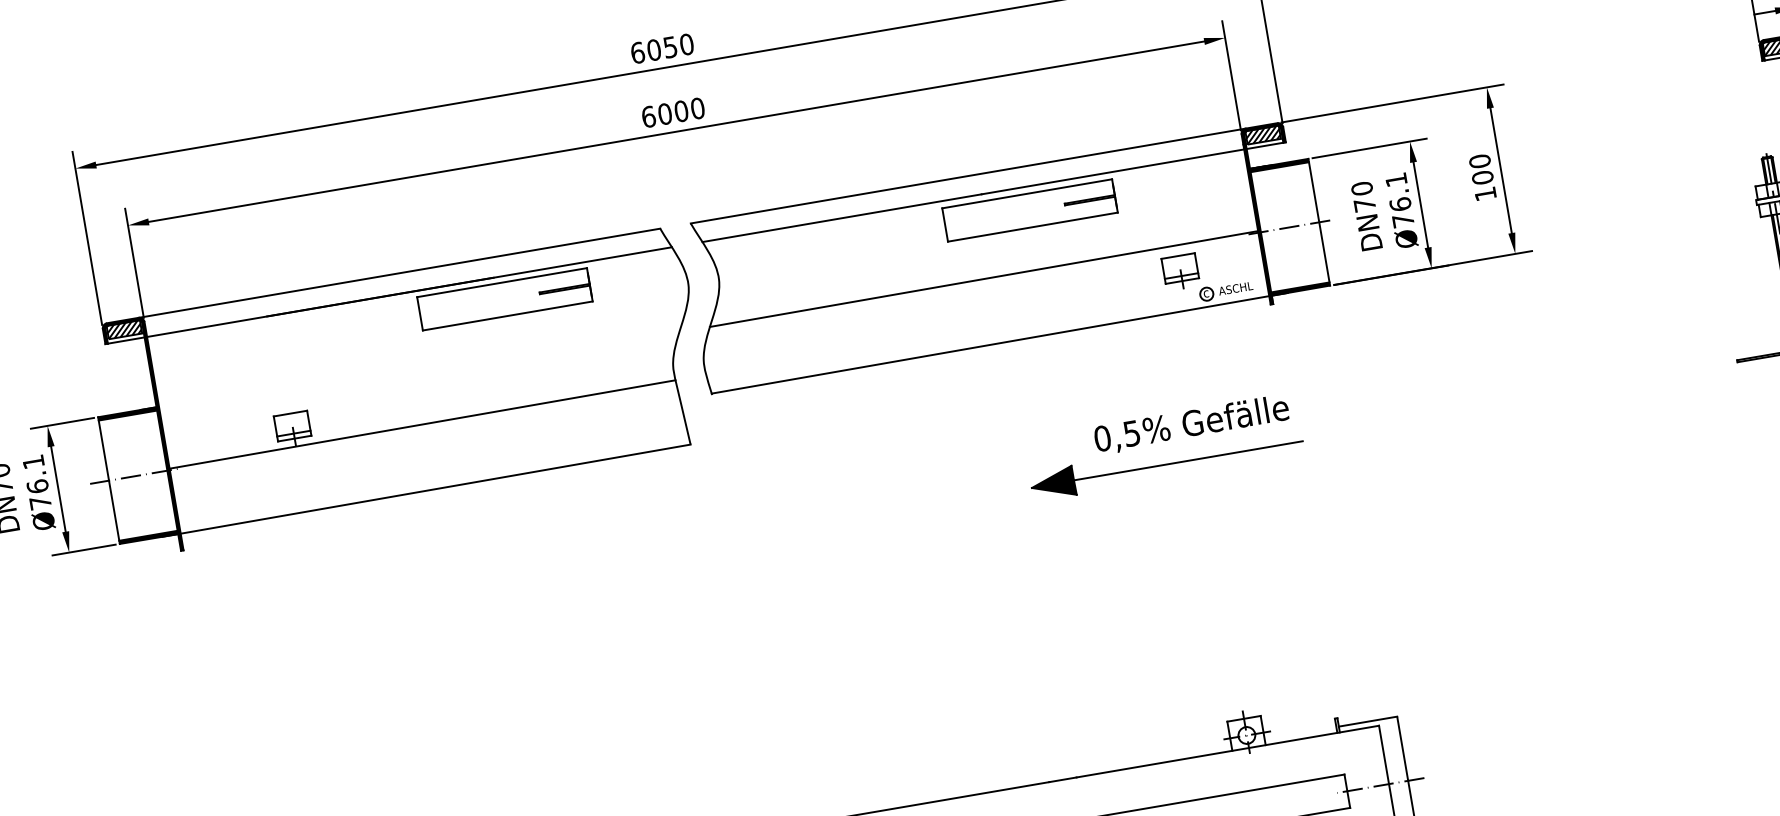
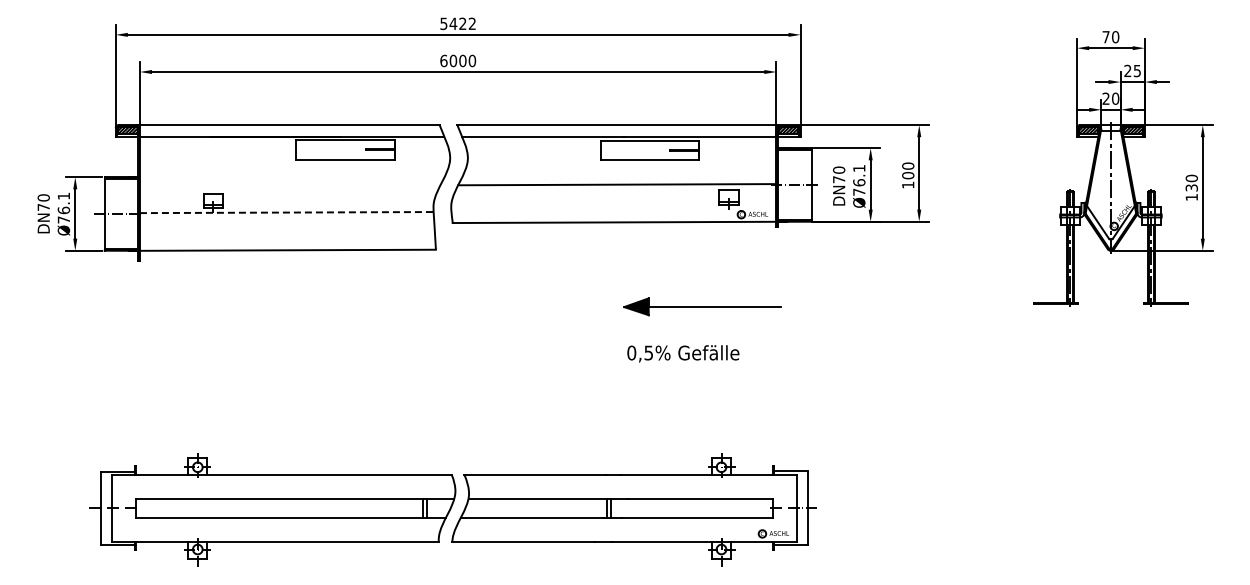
text: (662, 48) -> (458, 23), 6050 -> 5422
line: (422, 424) -> (286, 212), solid -> dashed
text: (1191, 424) -> (683, 353), moved

